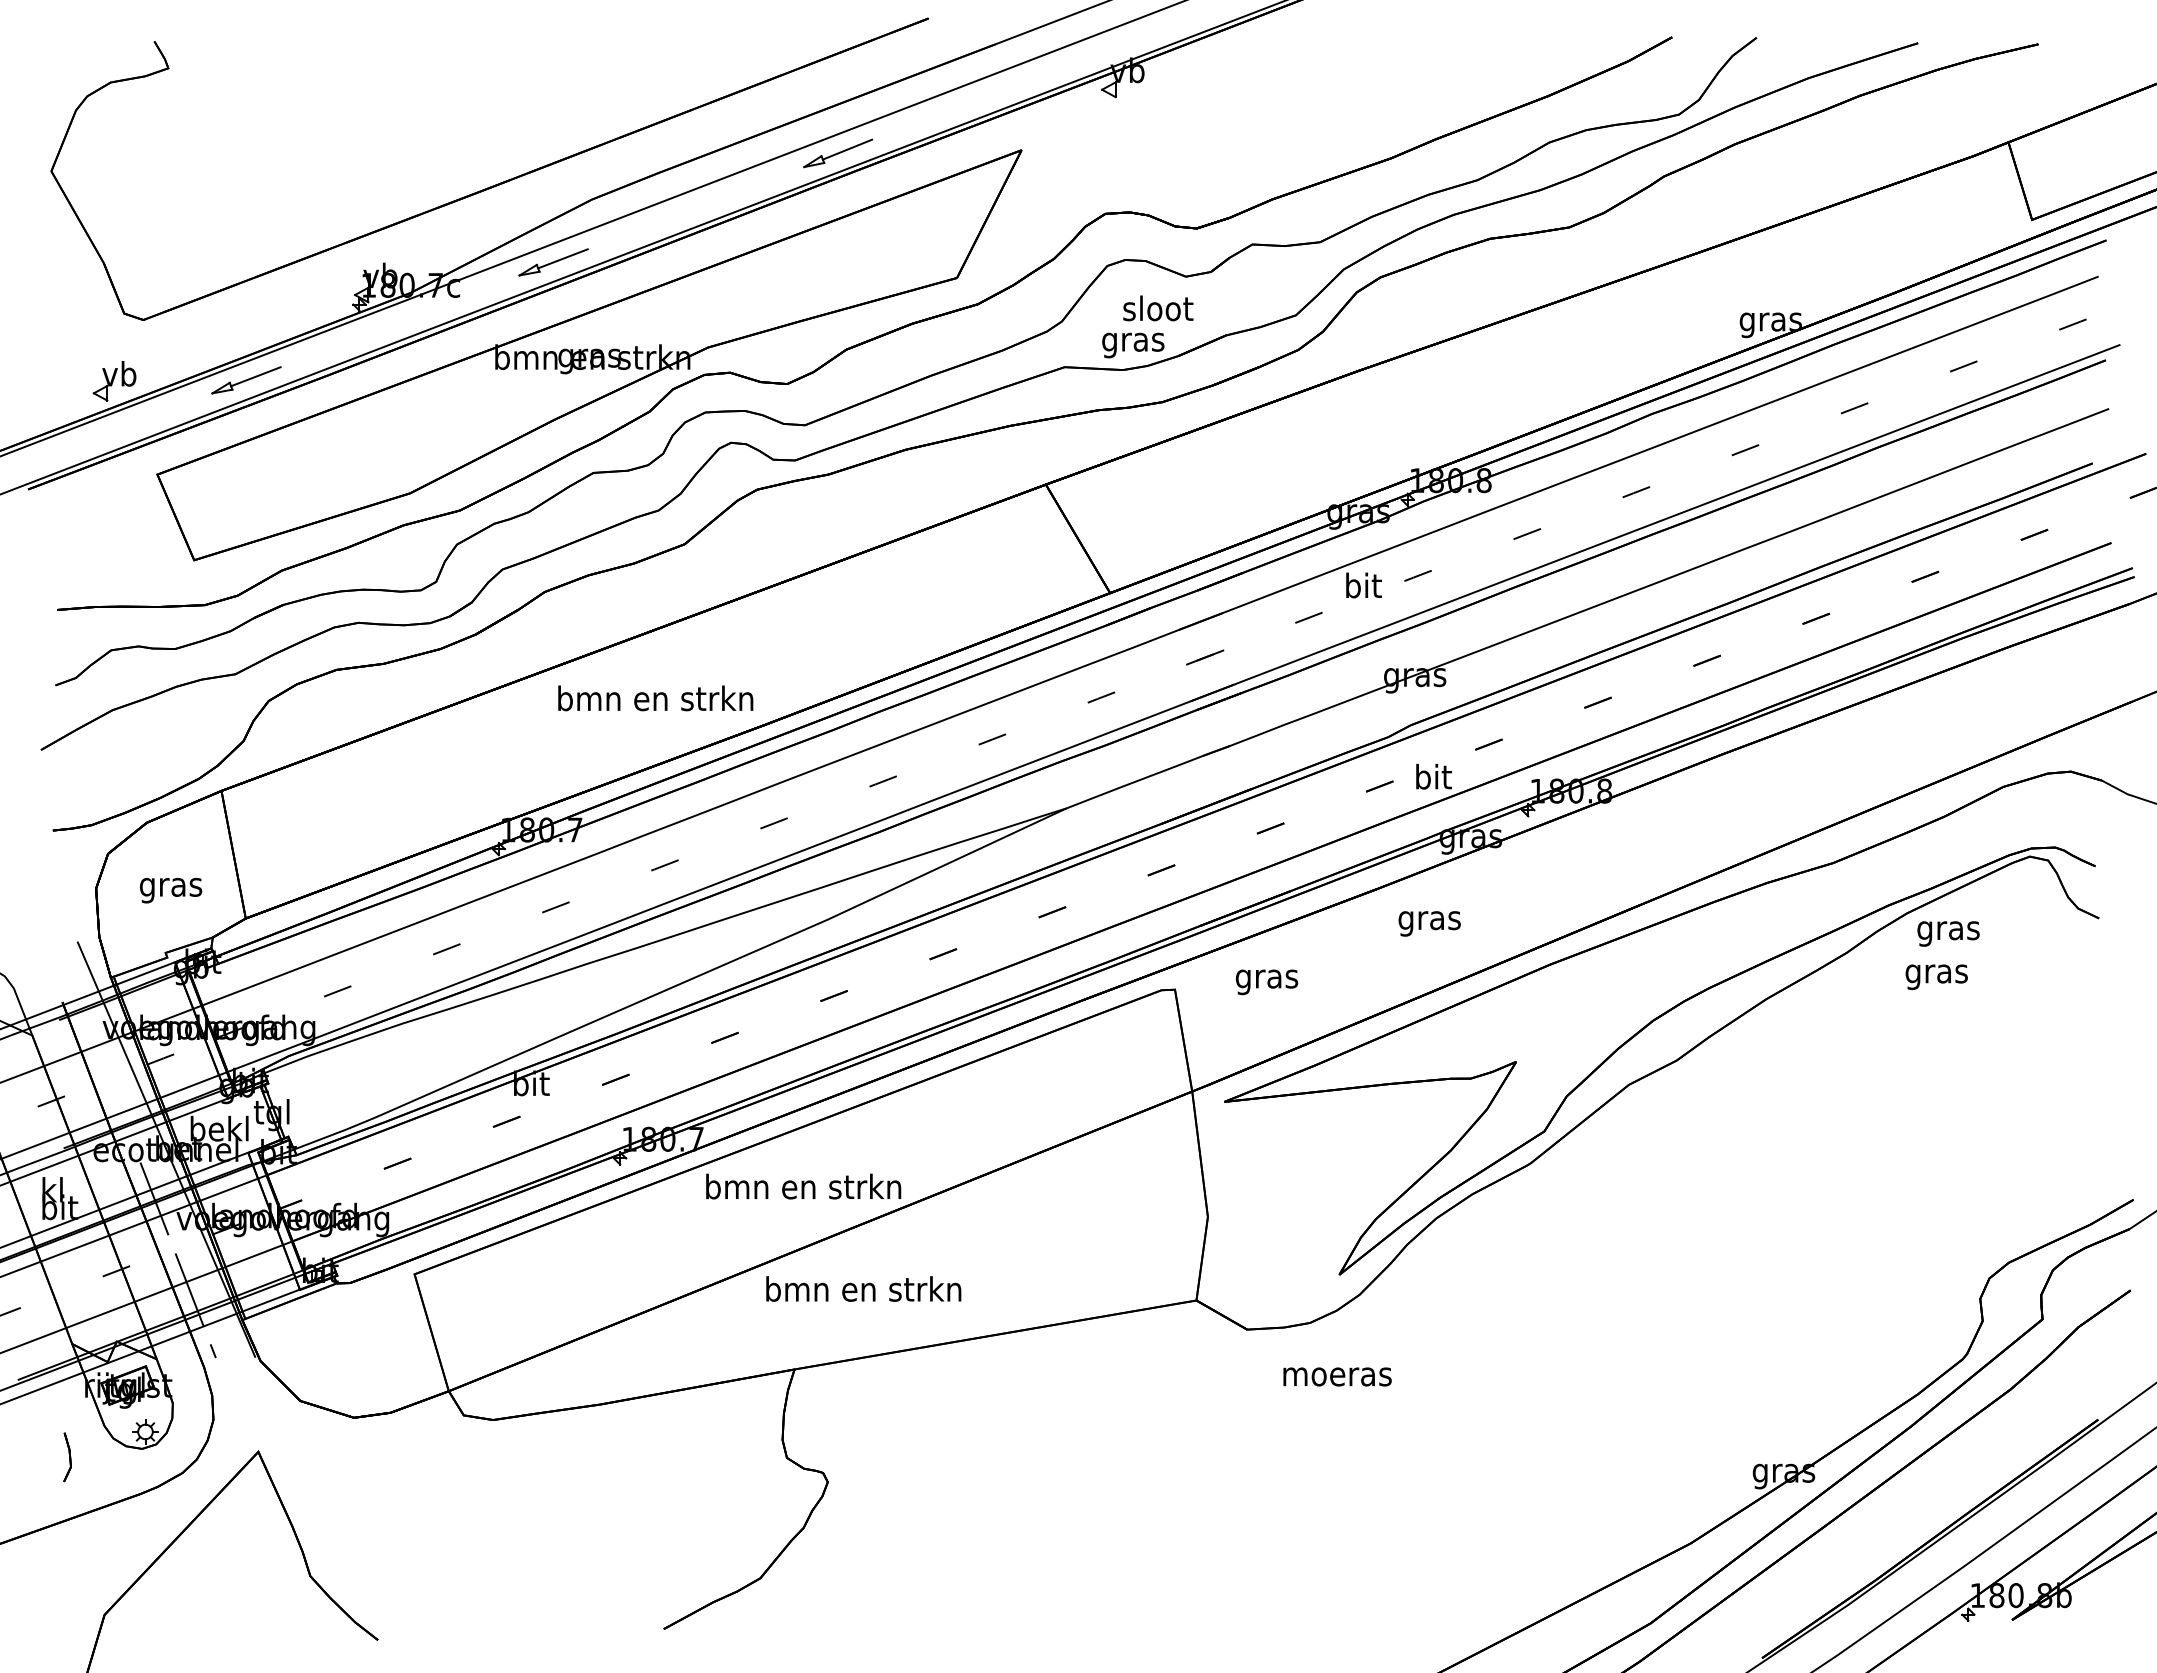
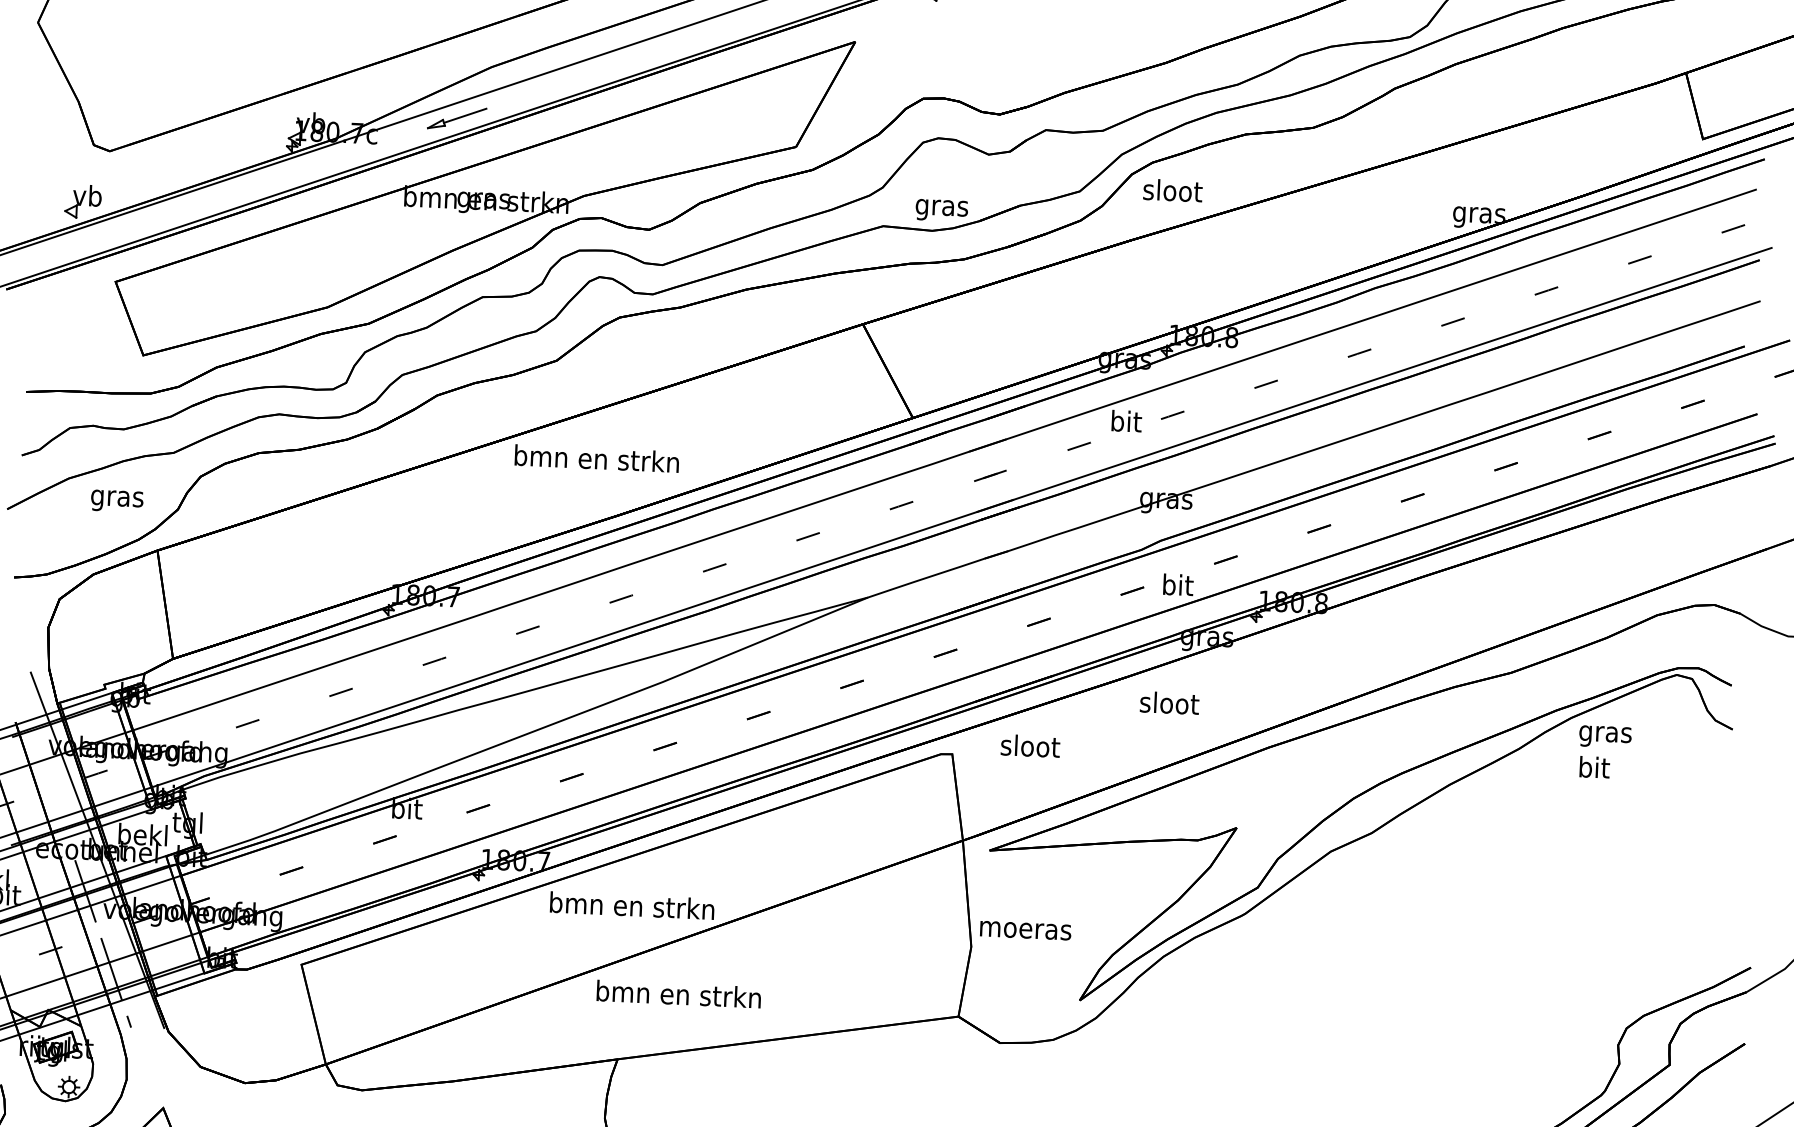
part: (837, 153) -> (700, 37), removed
text: (1158, 308) -> (1173, 190), moved
part: (246, 380) -> (194, 206), removed
text: (655, 698) -> (596, 458), moved
text: (171, 890) -> (117, 501), moved
text: (1430, 920) -> (1169, 705), gras -> sloot
text: (1936, 973) -> (1593, 769), gras -> bit
text: (1267, 979) -> (1030, 749), gras -> sloot
text: (1337, 1376) -> (1025, 930), moved

